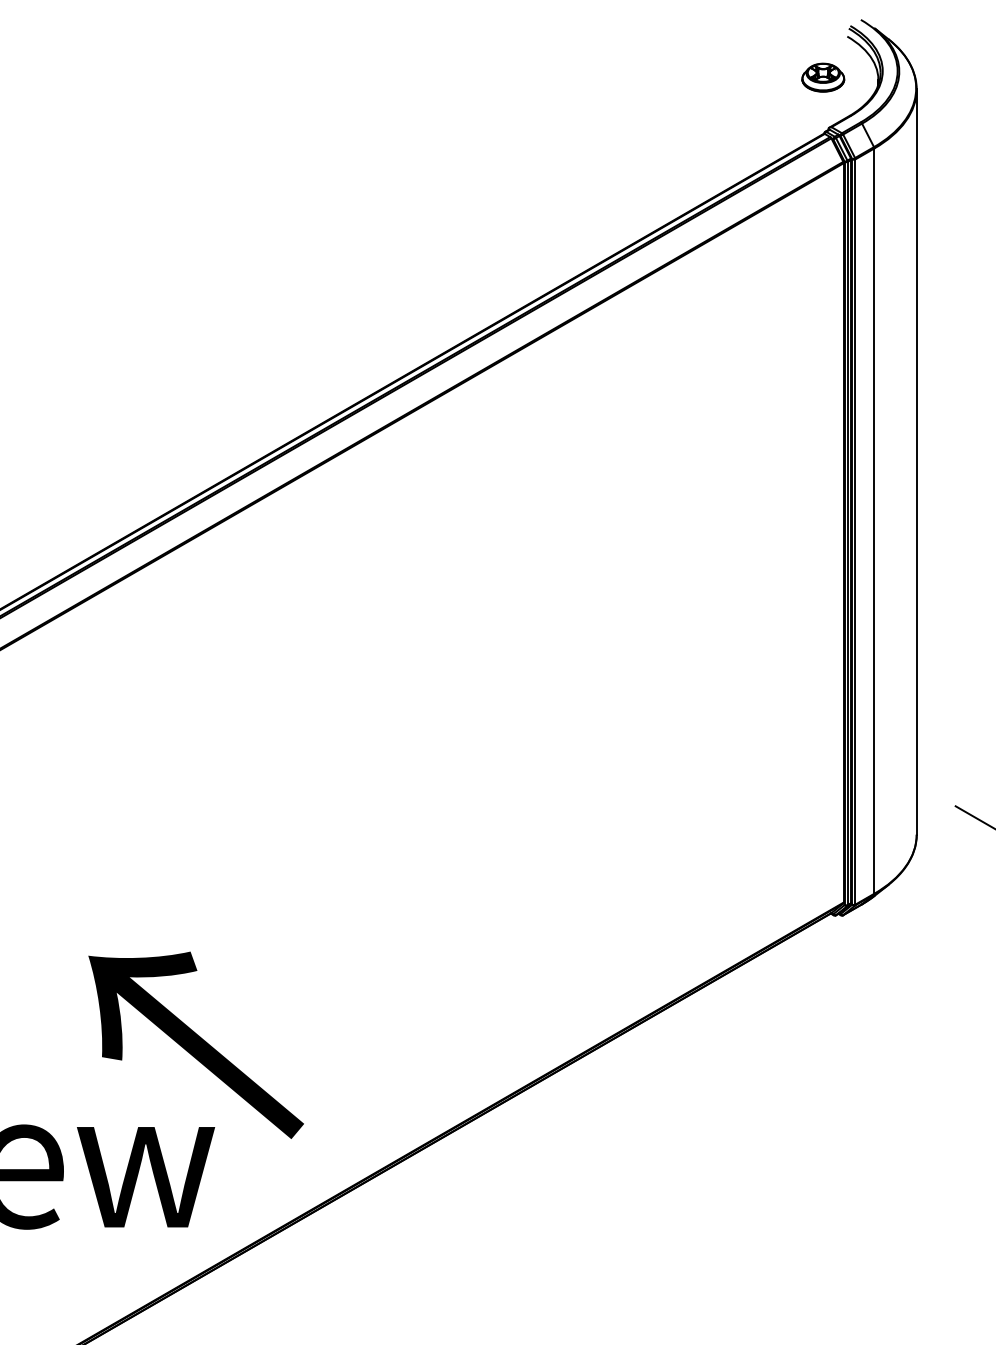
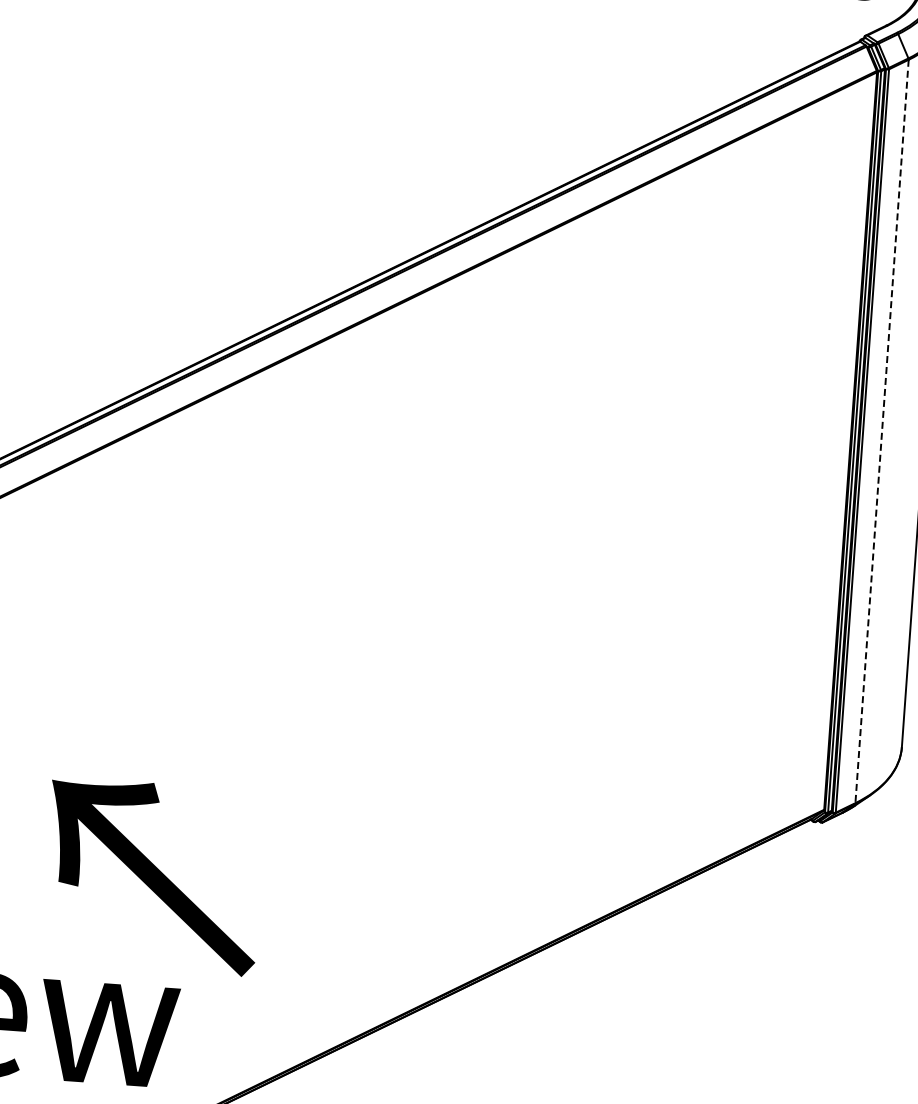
line: (874, 521) -> (882, 431), solid -> dashed
text: (195, 1044) -> (152, 875), moved

